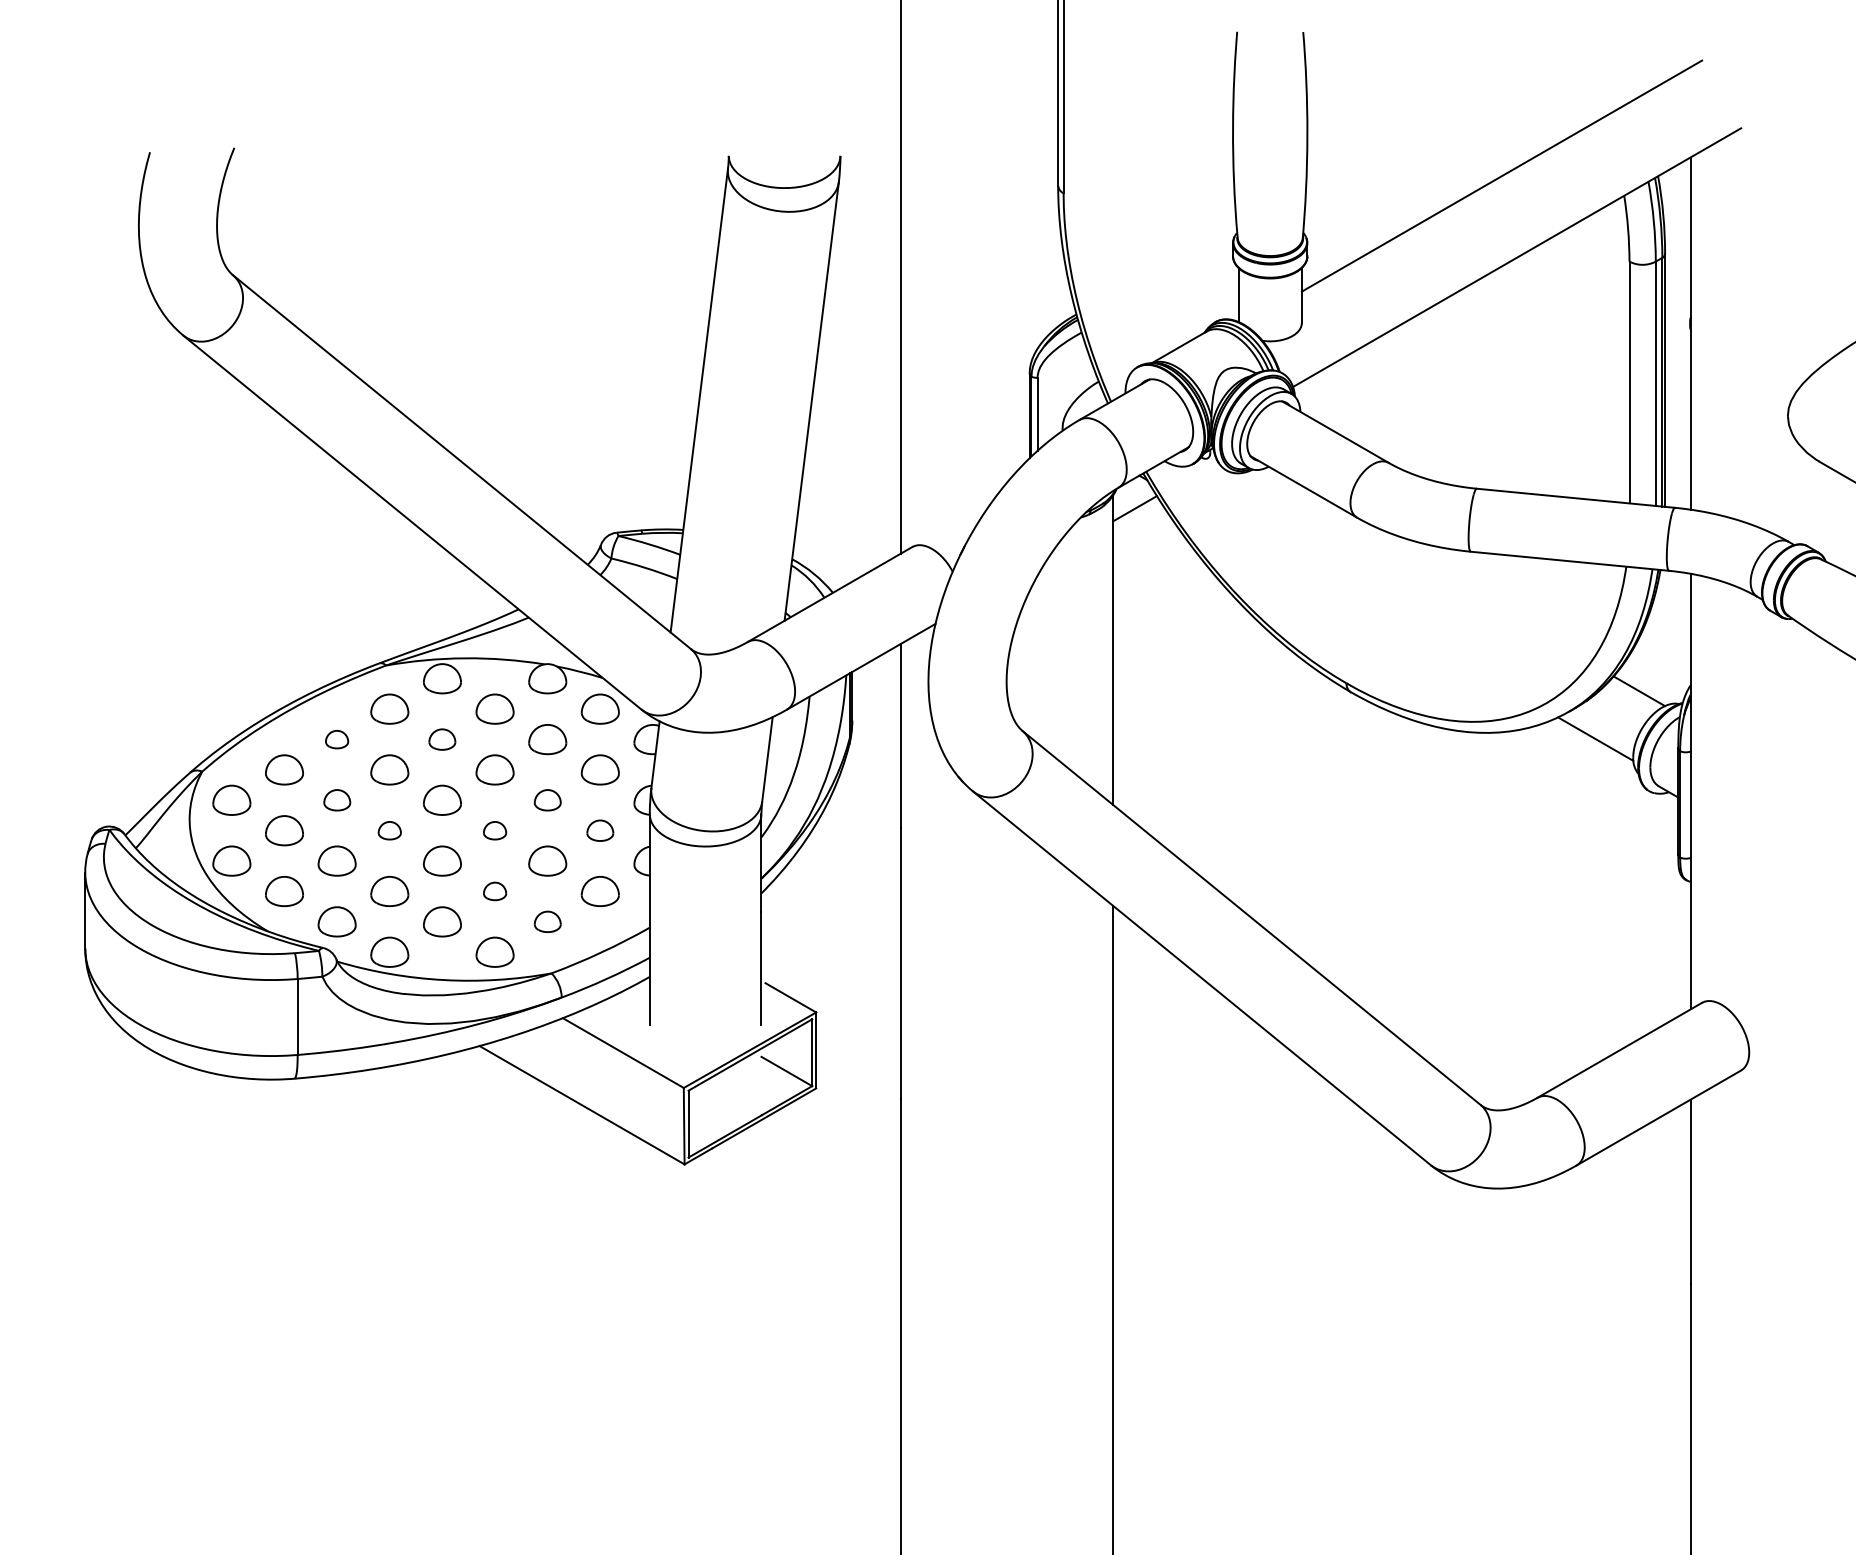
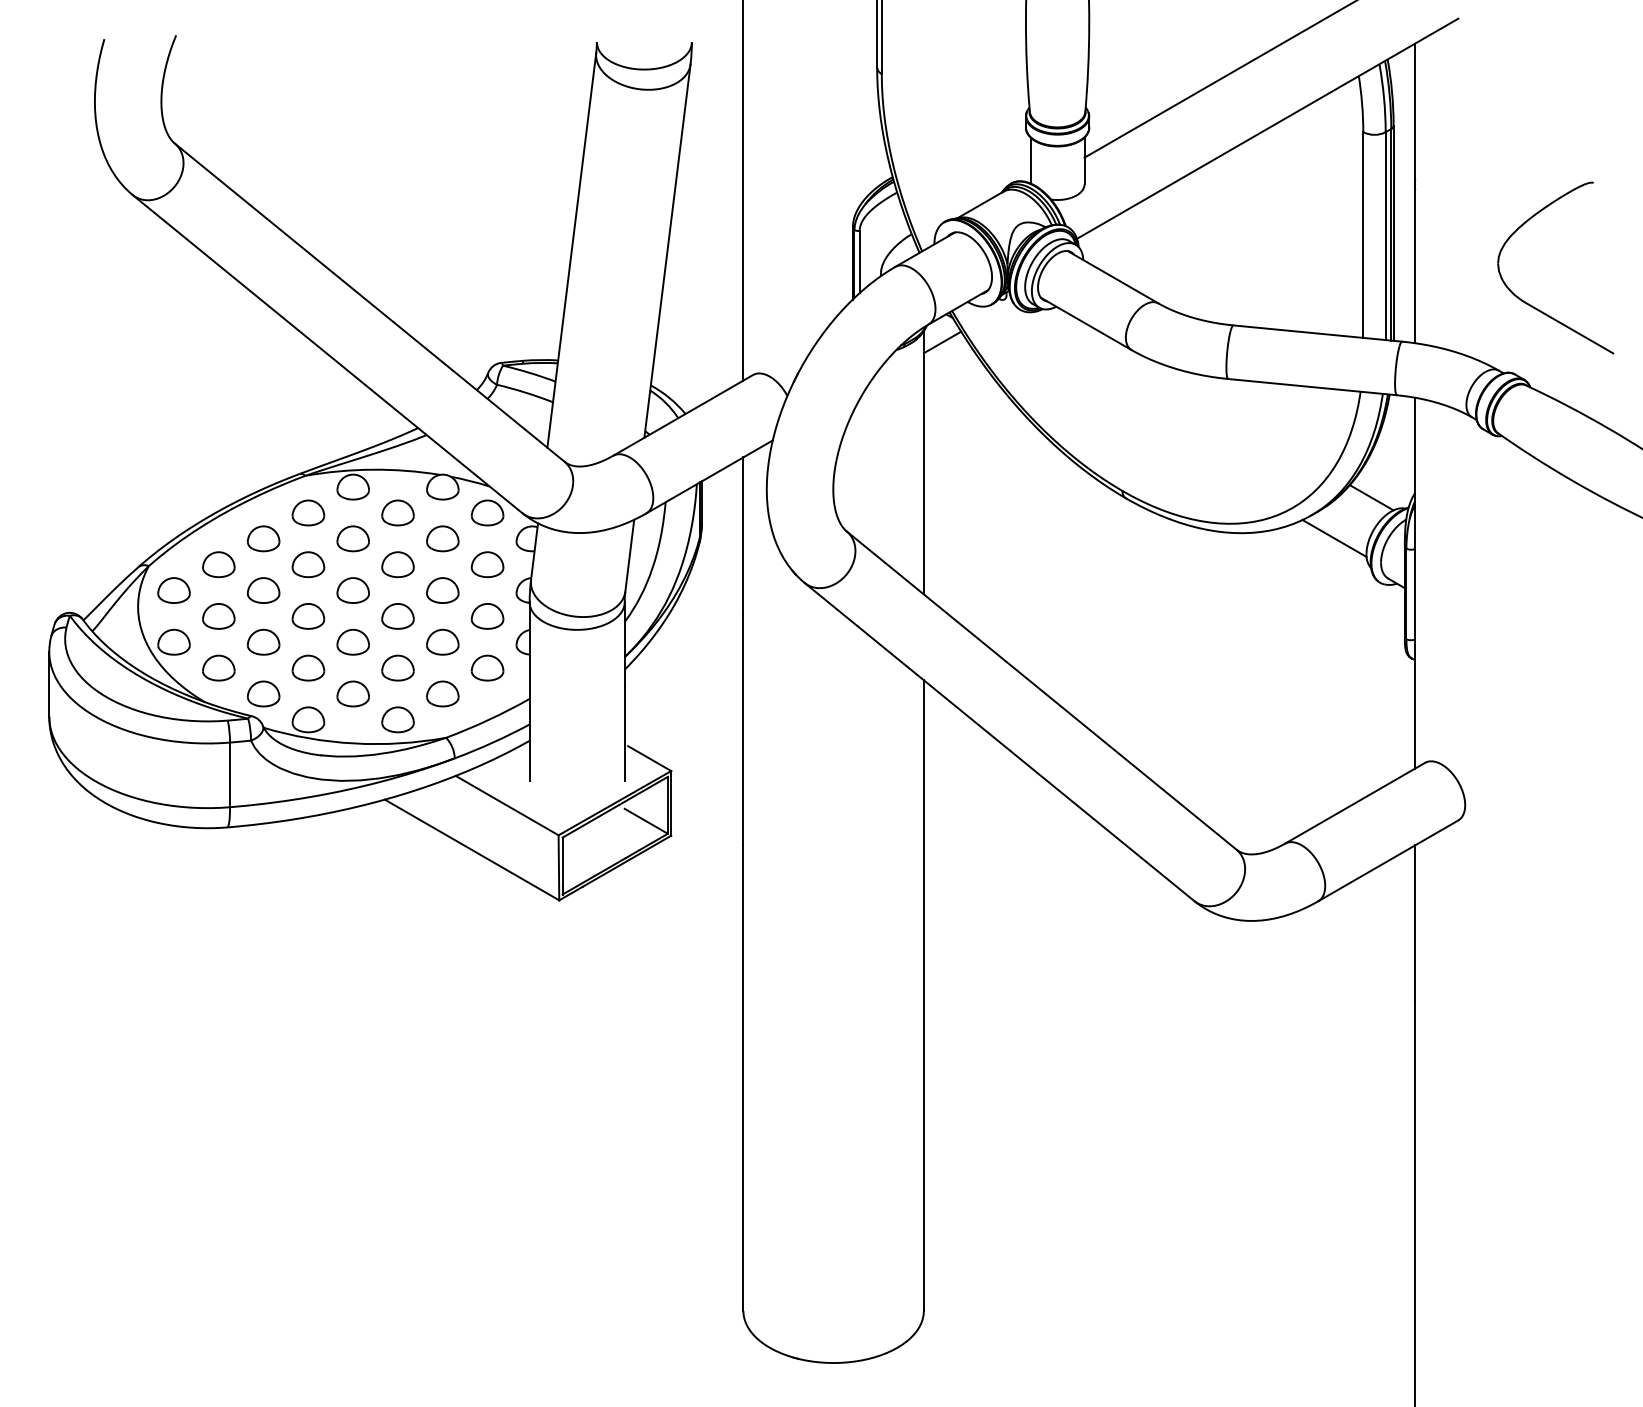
part: (336, 739) -> (263, 538), size x1.67
part: (441, 739) -> (352, 538), size x1.43
part: (336, 800) -> (263, 590), size x1.43
part: (547, 800) -> (442, 590), size x1.43
part: (389, 830) -> (308, 616), size x1.67
part: (494, 830) -> (397, 616), size x1.67
part: (600, 830) -> (487, 616), size x1.43
part: (494, 890) -> (397, 667), size x1.67
part: (547, 921) -> (442, 693), size x1.43

